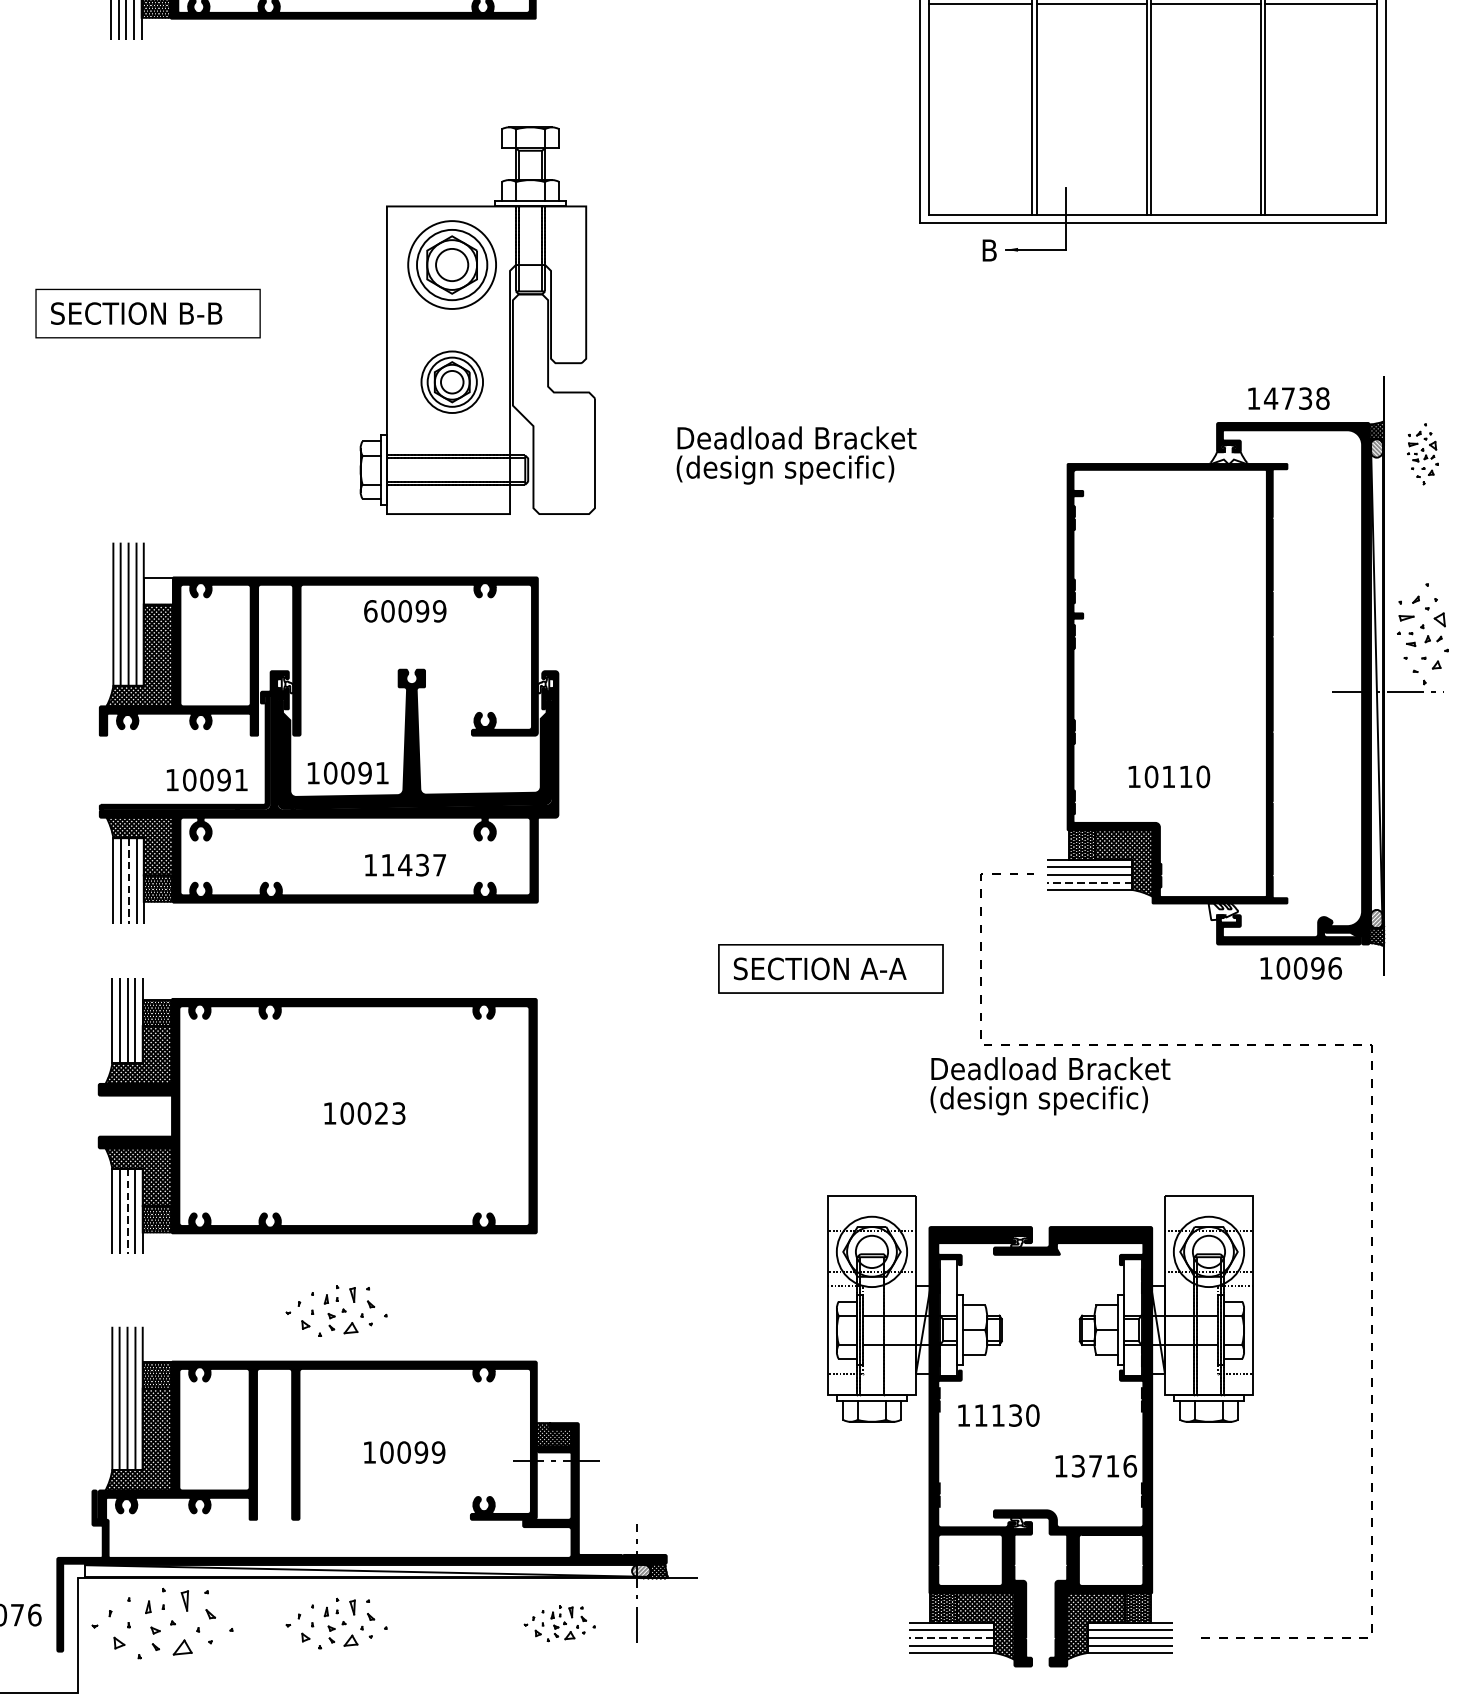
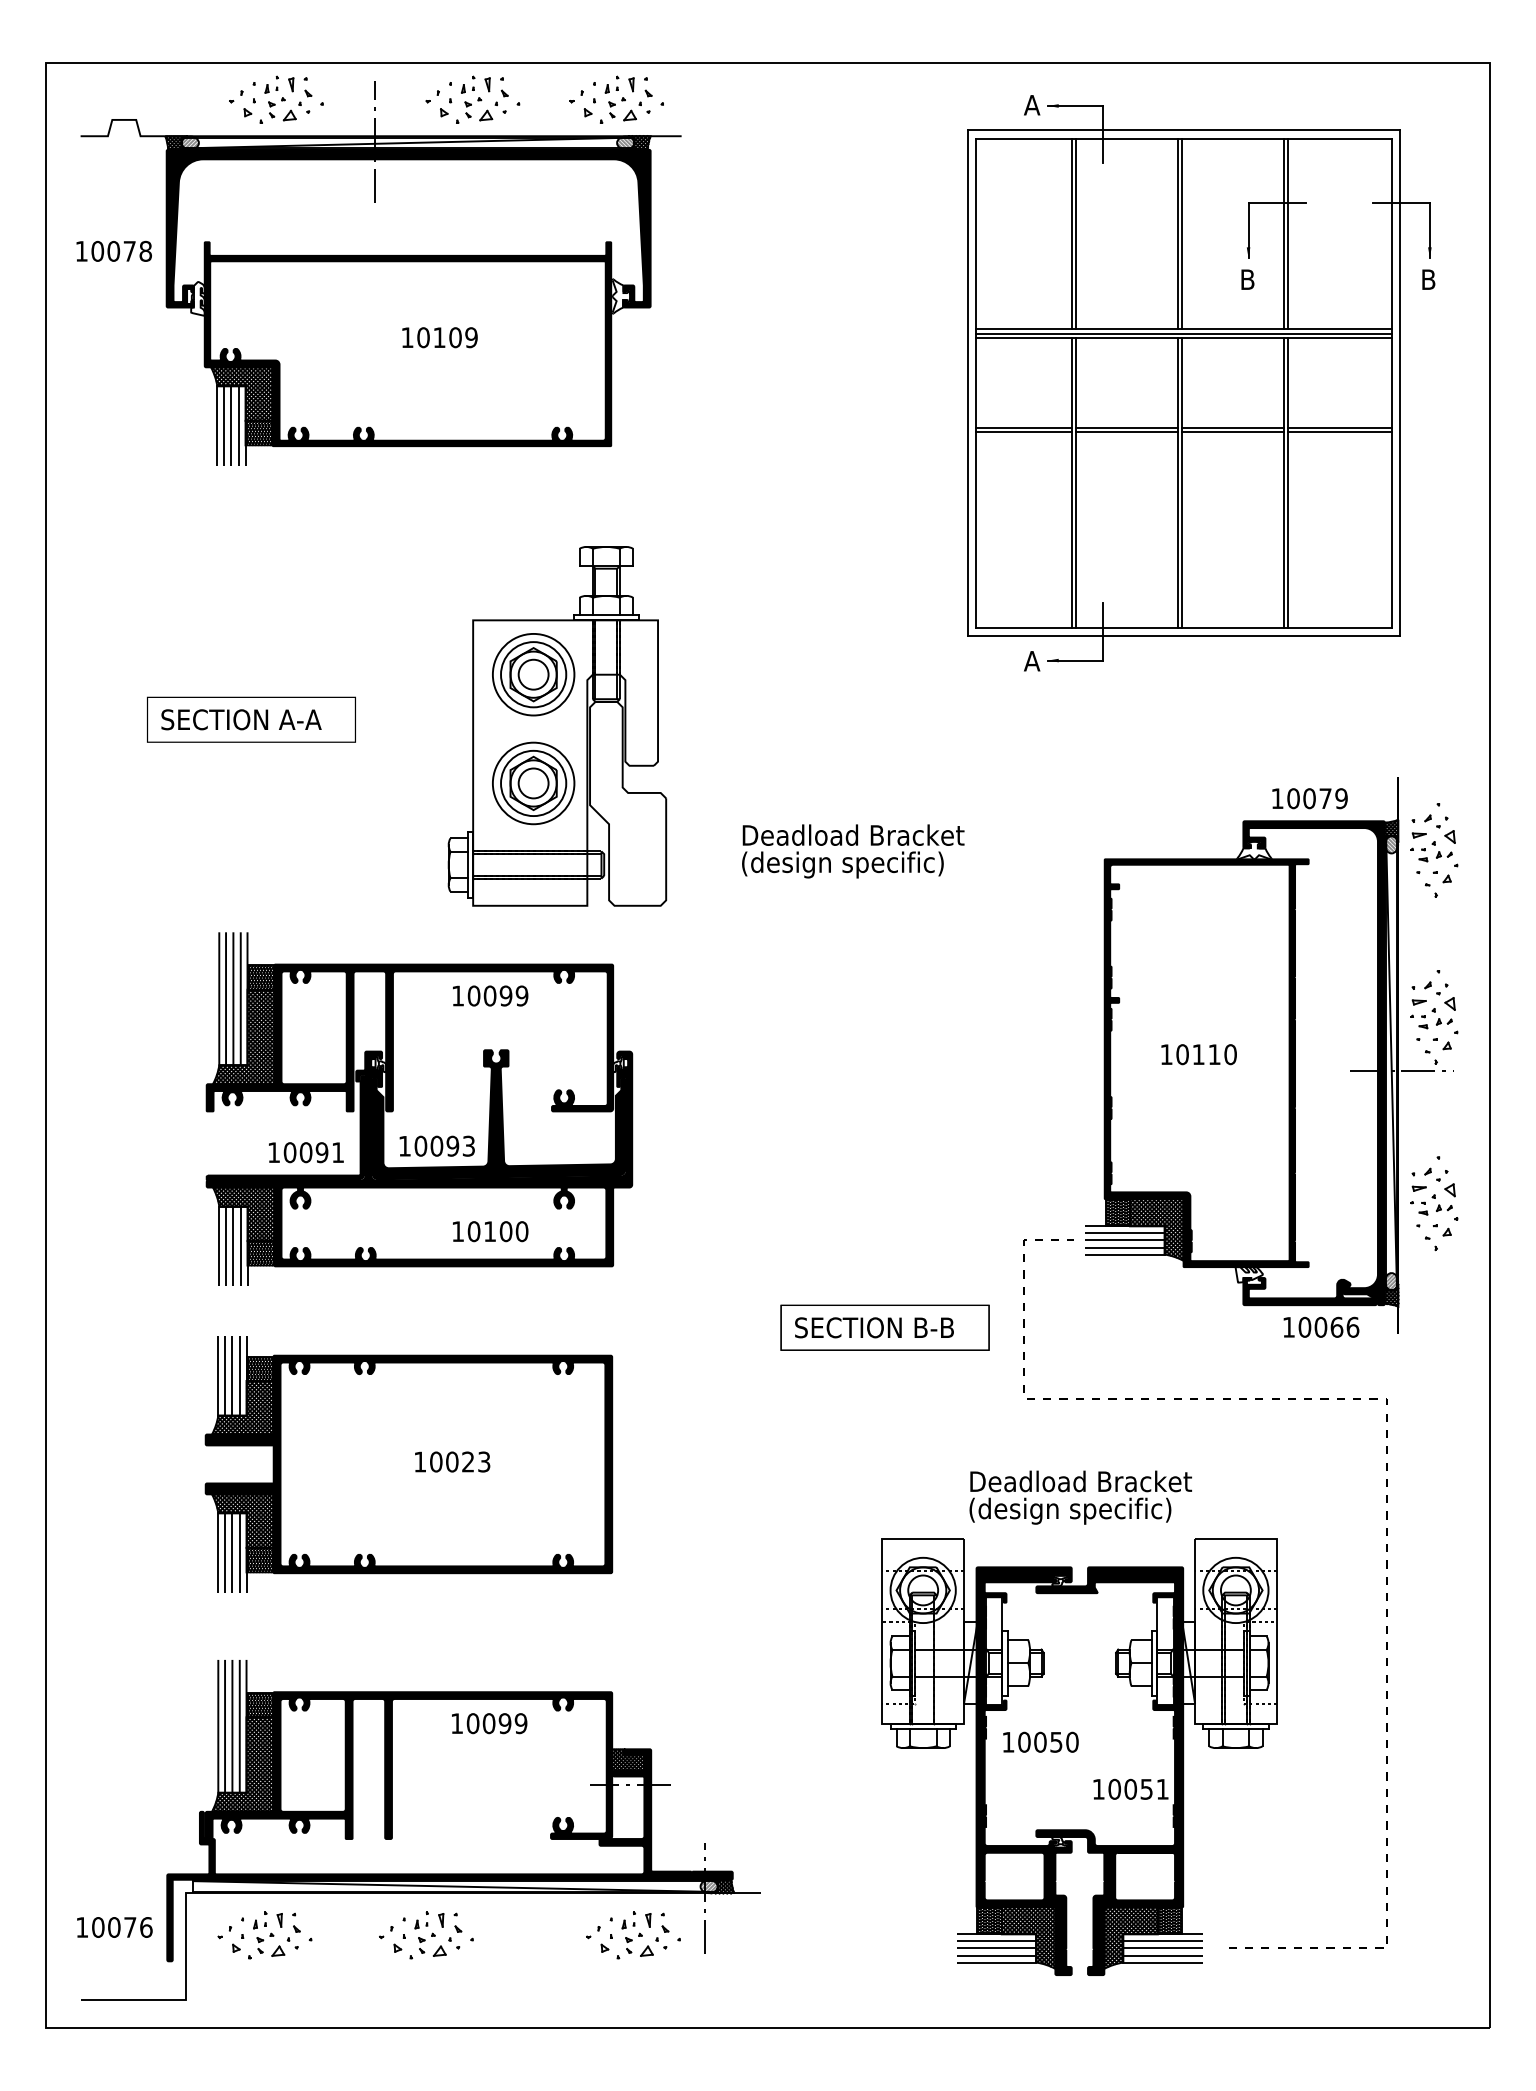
text: (989, 250) -> (1032, 661), B -> A
text: (200, 313) -> (300, 719), SECTION B-B -> SECTION A-A
part: (452, 382) -> (533, 783), size x1.43
text: (1295, 398) -> (1316, 798), 14738 -> 10079
part: (1423, 454) -> (1434, 850), size x1.67
hatch: (157, 591) -> (260, 977), added
text: (371, 610) -> (458, 995), 60099 -> 10099
text: (381, 772) -> (468, 1145), 10091 -> 10093
text: (1168, 776) -> (1198, 1054), moved
part: (1423, 834) -> (1434, 1203), added
text: (413, 865) -> (497, 1231), 11437 -> 10100
line: (128, 881) -> (233, 1246), dashed -> solid
line: (1088, 882) -> (1124, 1247), dashed -> solid
text: (1317, 967) -> (1336, 1326), 10096 -> 10066
text: (883, 968) -> (933, 1327), SECTION A-A -> SECTION B-B
text: (1050, 1086) -> (1080, 1497), moved
line: (127, 1211) -> (232, 1552), dashed -> solid
part: (336, 1311) -> (426, 1645), removed
text: (998, 1414) -> (1040, 1741), 11130 -> 10050
text: (404, 1452) -> (489, 1723), moved
text: (1104, 1465) -> (1138, 1788), 13716 -> 10051
part: (162, 1623) -> (264, 1935), size x0.71
part: (559, 1623) -> (633, 1935), size x1.43
line: (950, 1637) -> (996, 1948), dashed -> solid

